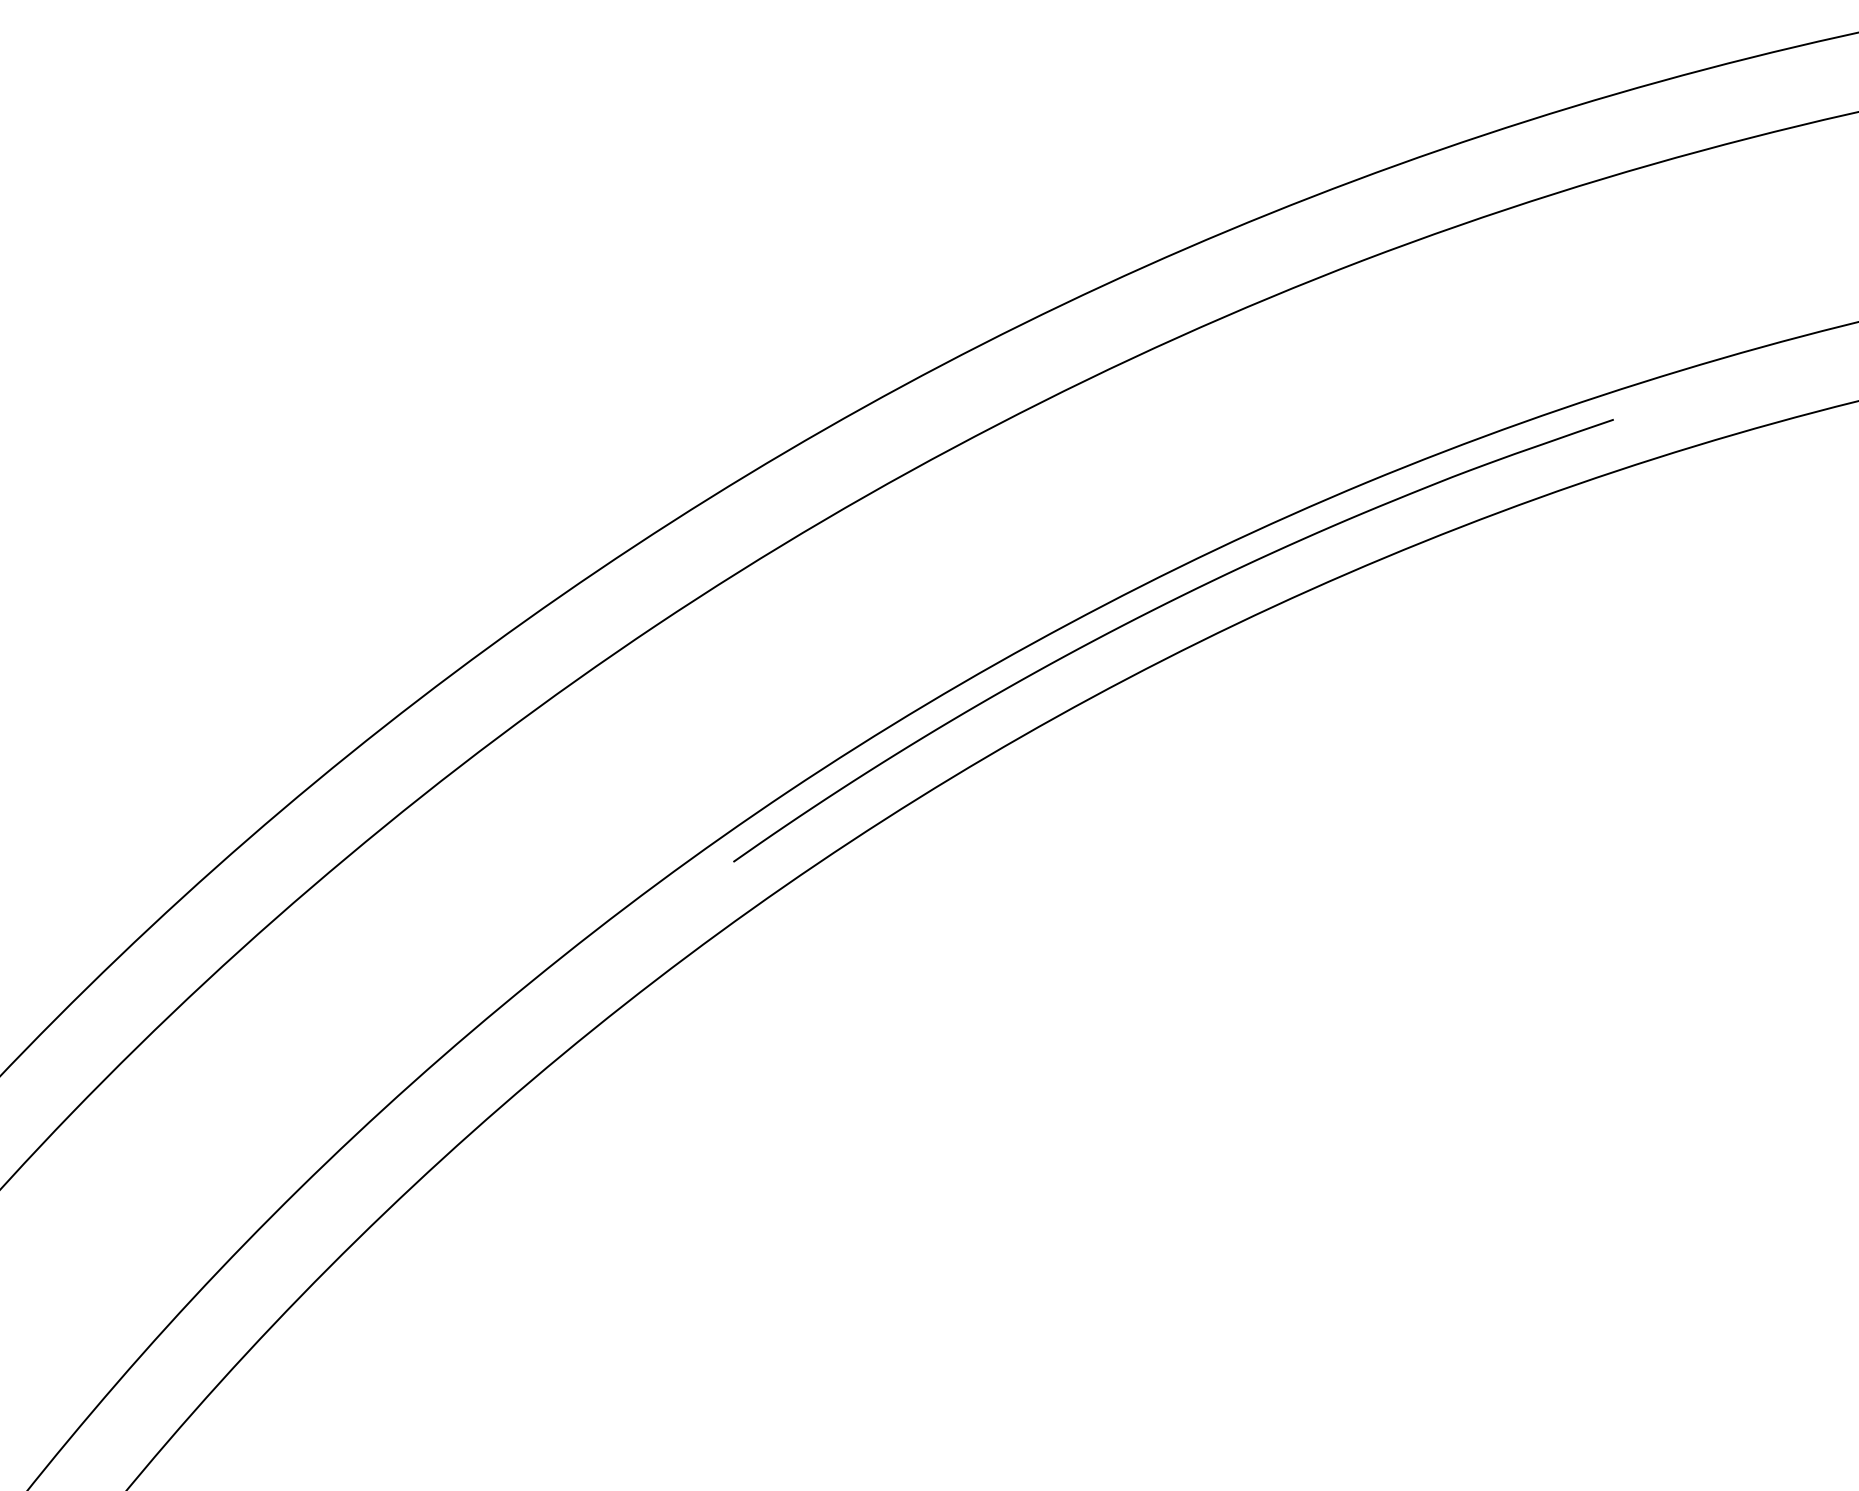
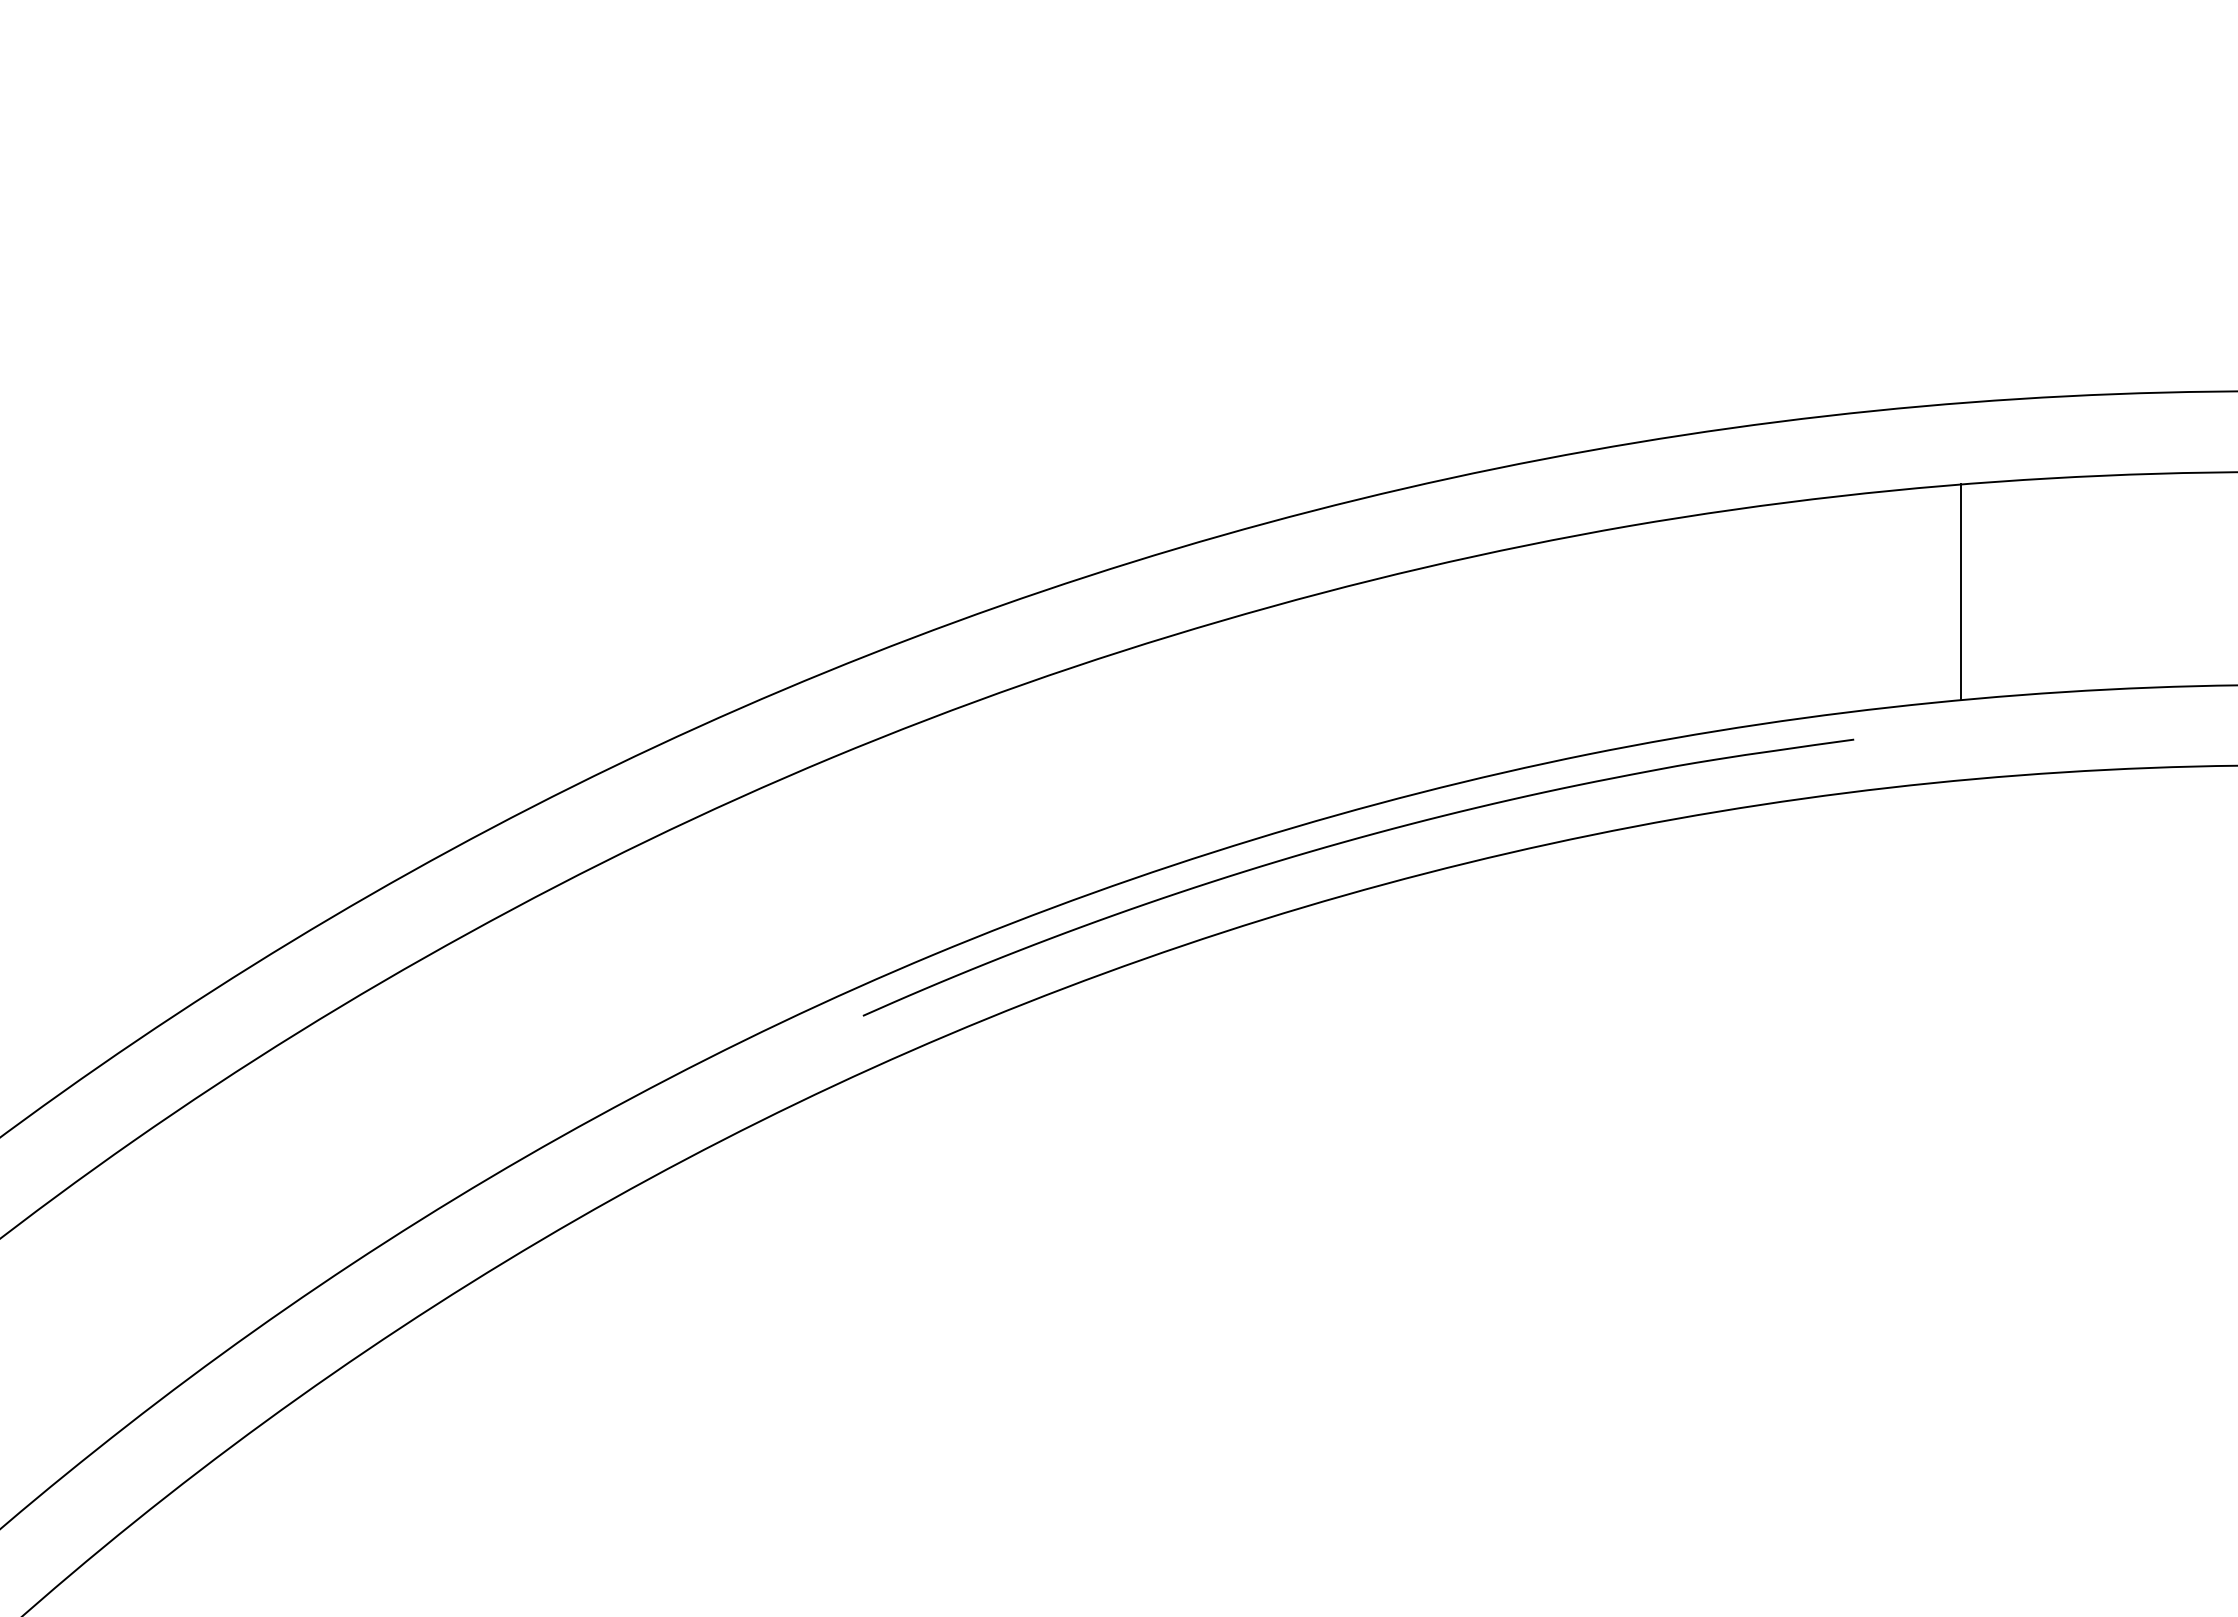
line: (1686, 260) -> (1960, 591), added

